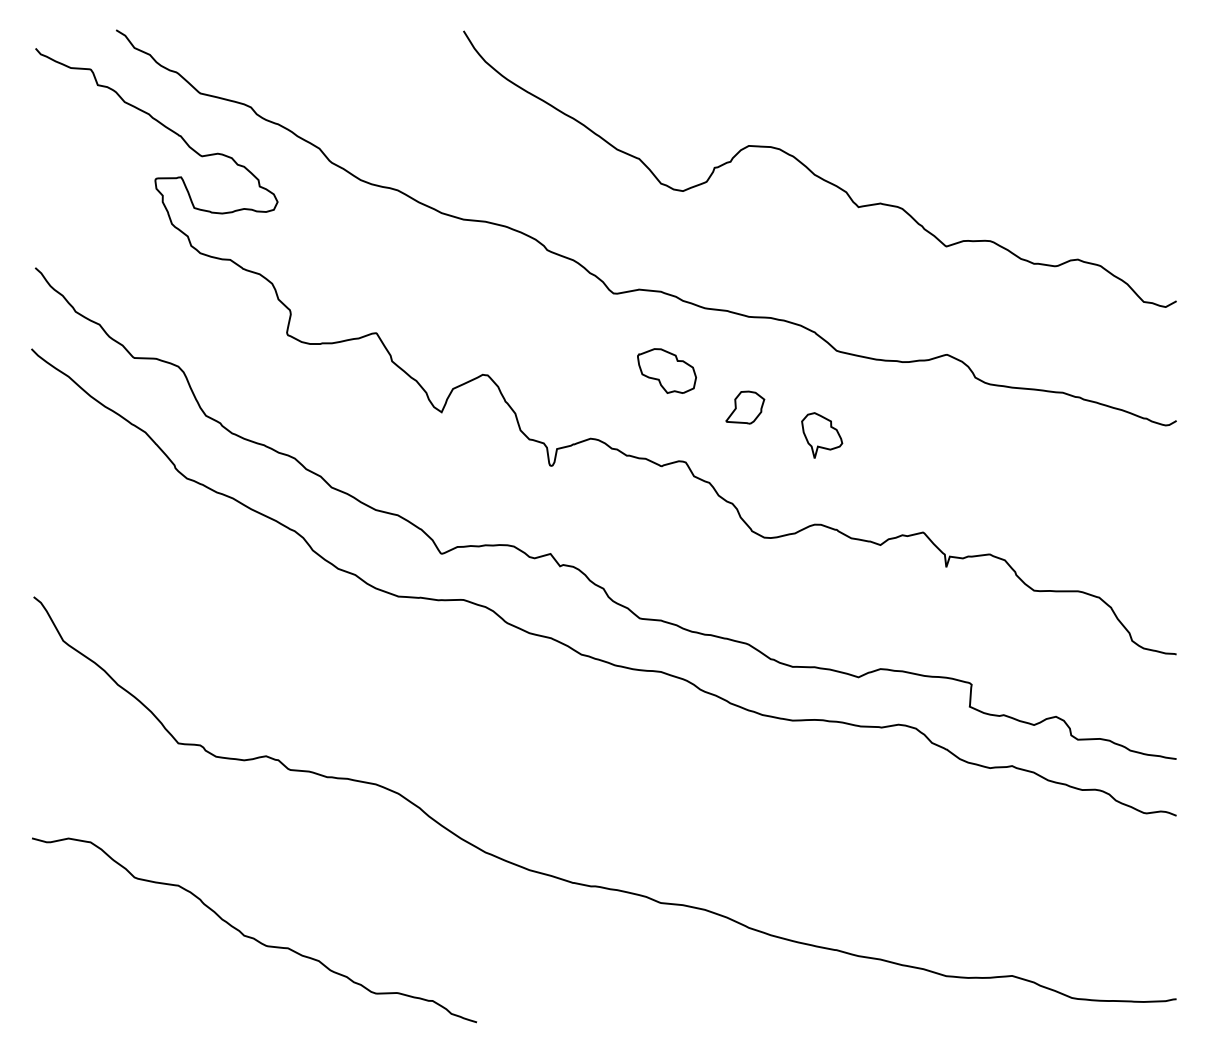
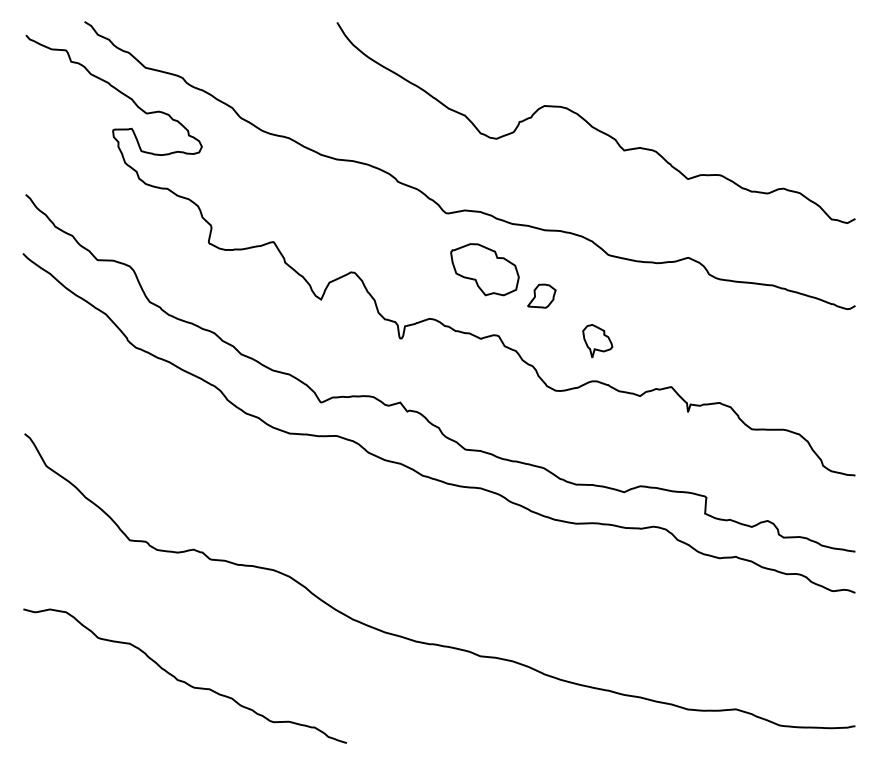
part: (666, 370) -> (484, 269), size x1.6
part: (822, 435) -> (598, 341), moved

